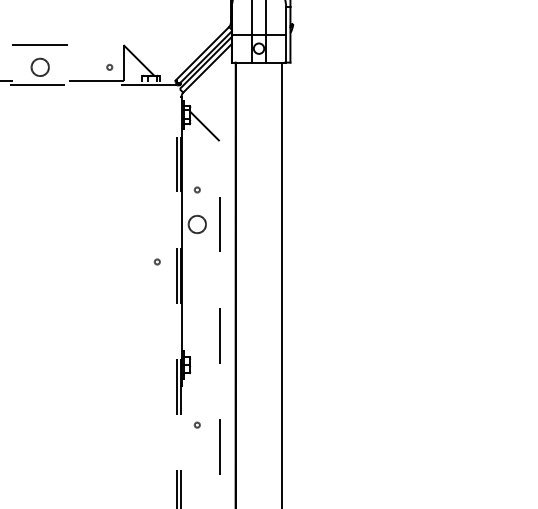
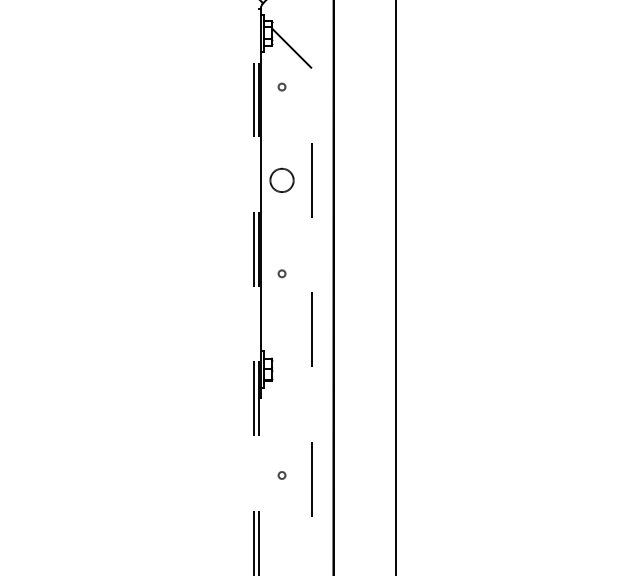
circle: (196, 189) -> (280, 86), moved
circle: (156, 261) -> (280, 273), moved
circle: (196, 424) -> (280, 474), moved

